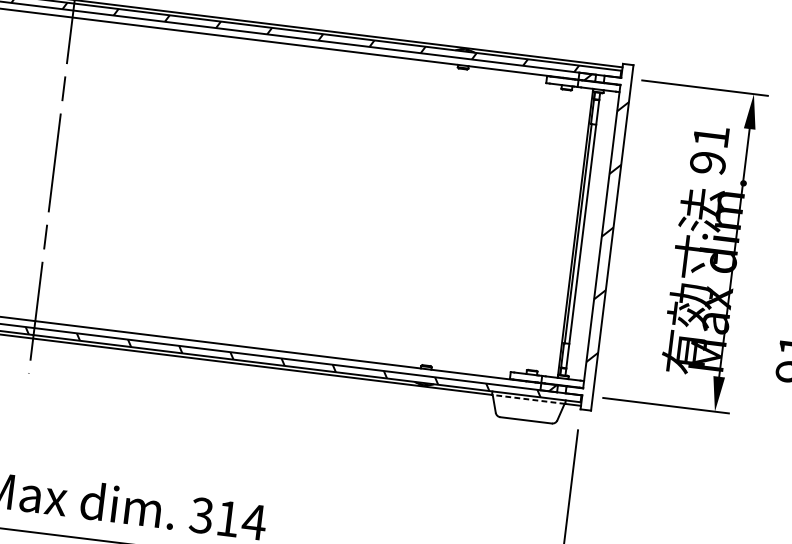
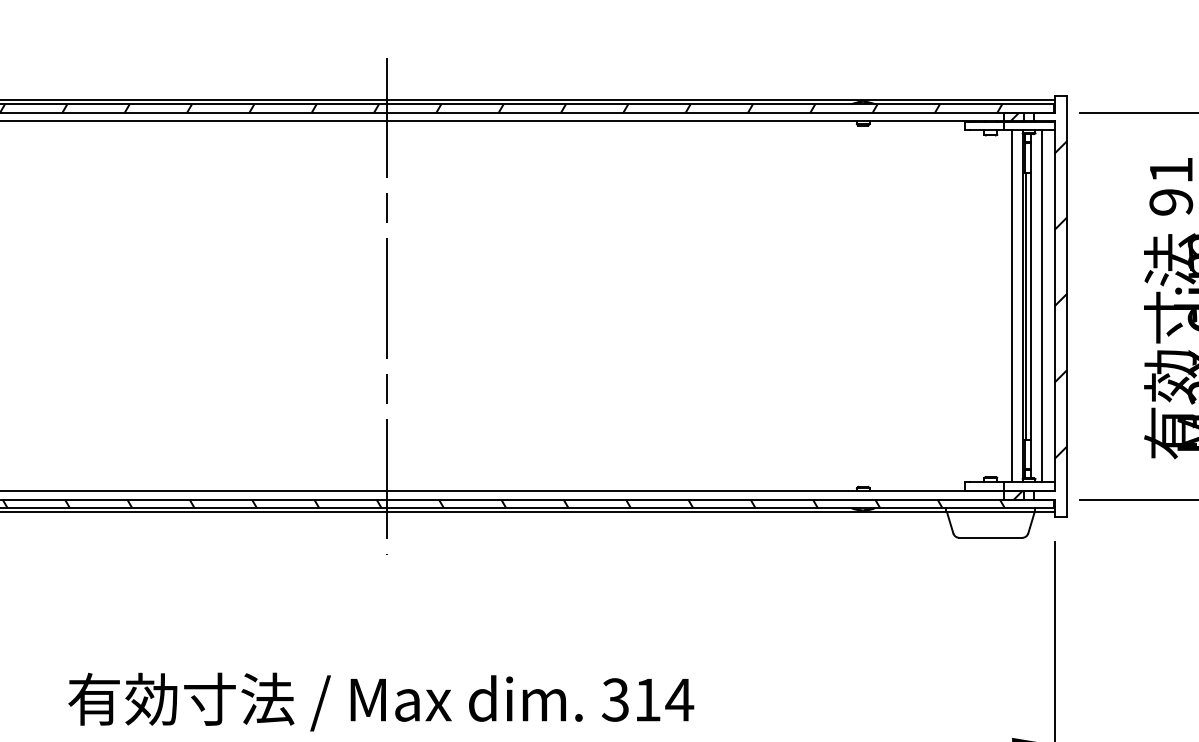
line: (567, 232) -> (1012, 306), added
line: (591, 235) -> (1041, 306), added
line: (528, 399) -> (990, 512), dashed -> solid

